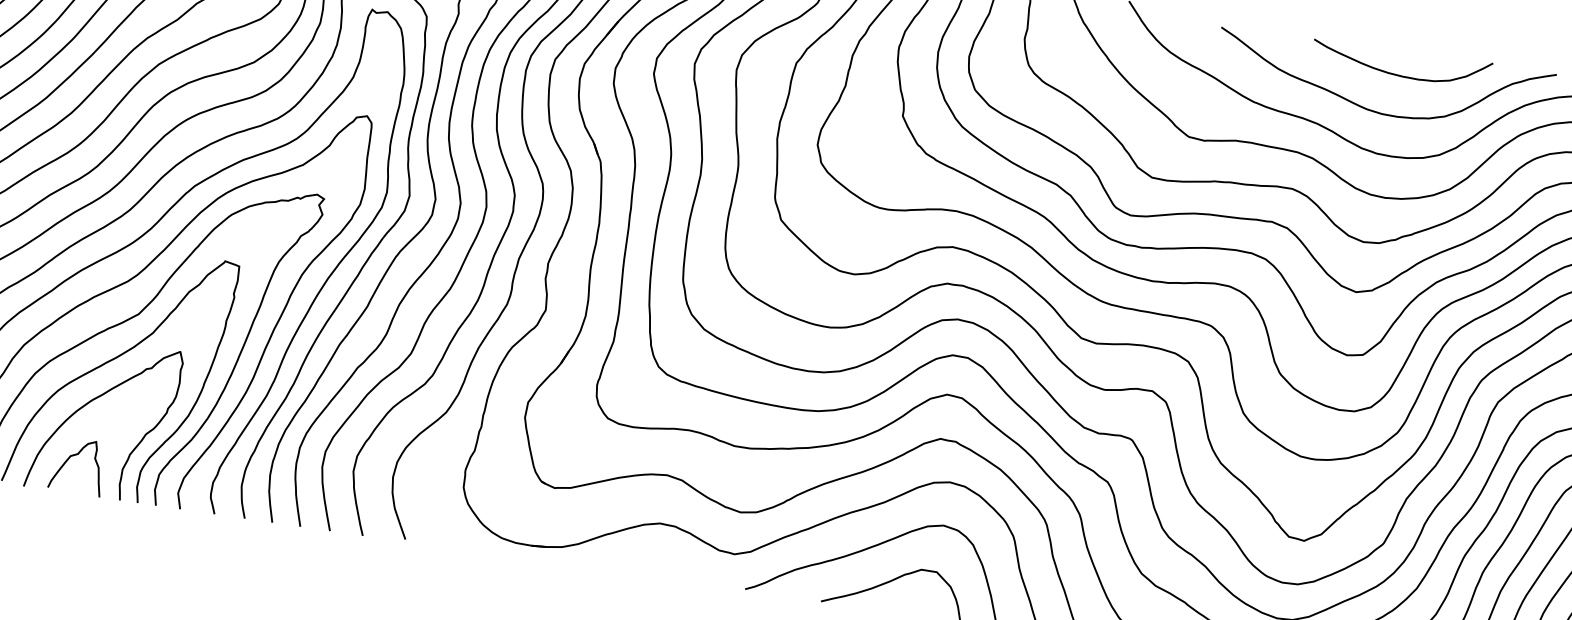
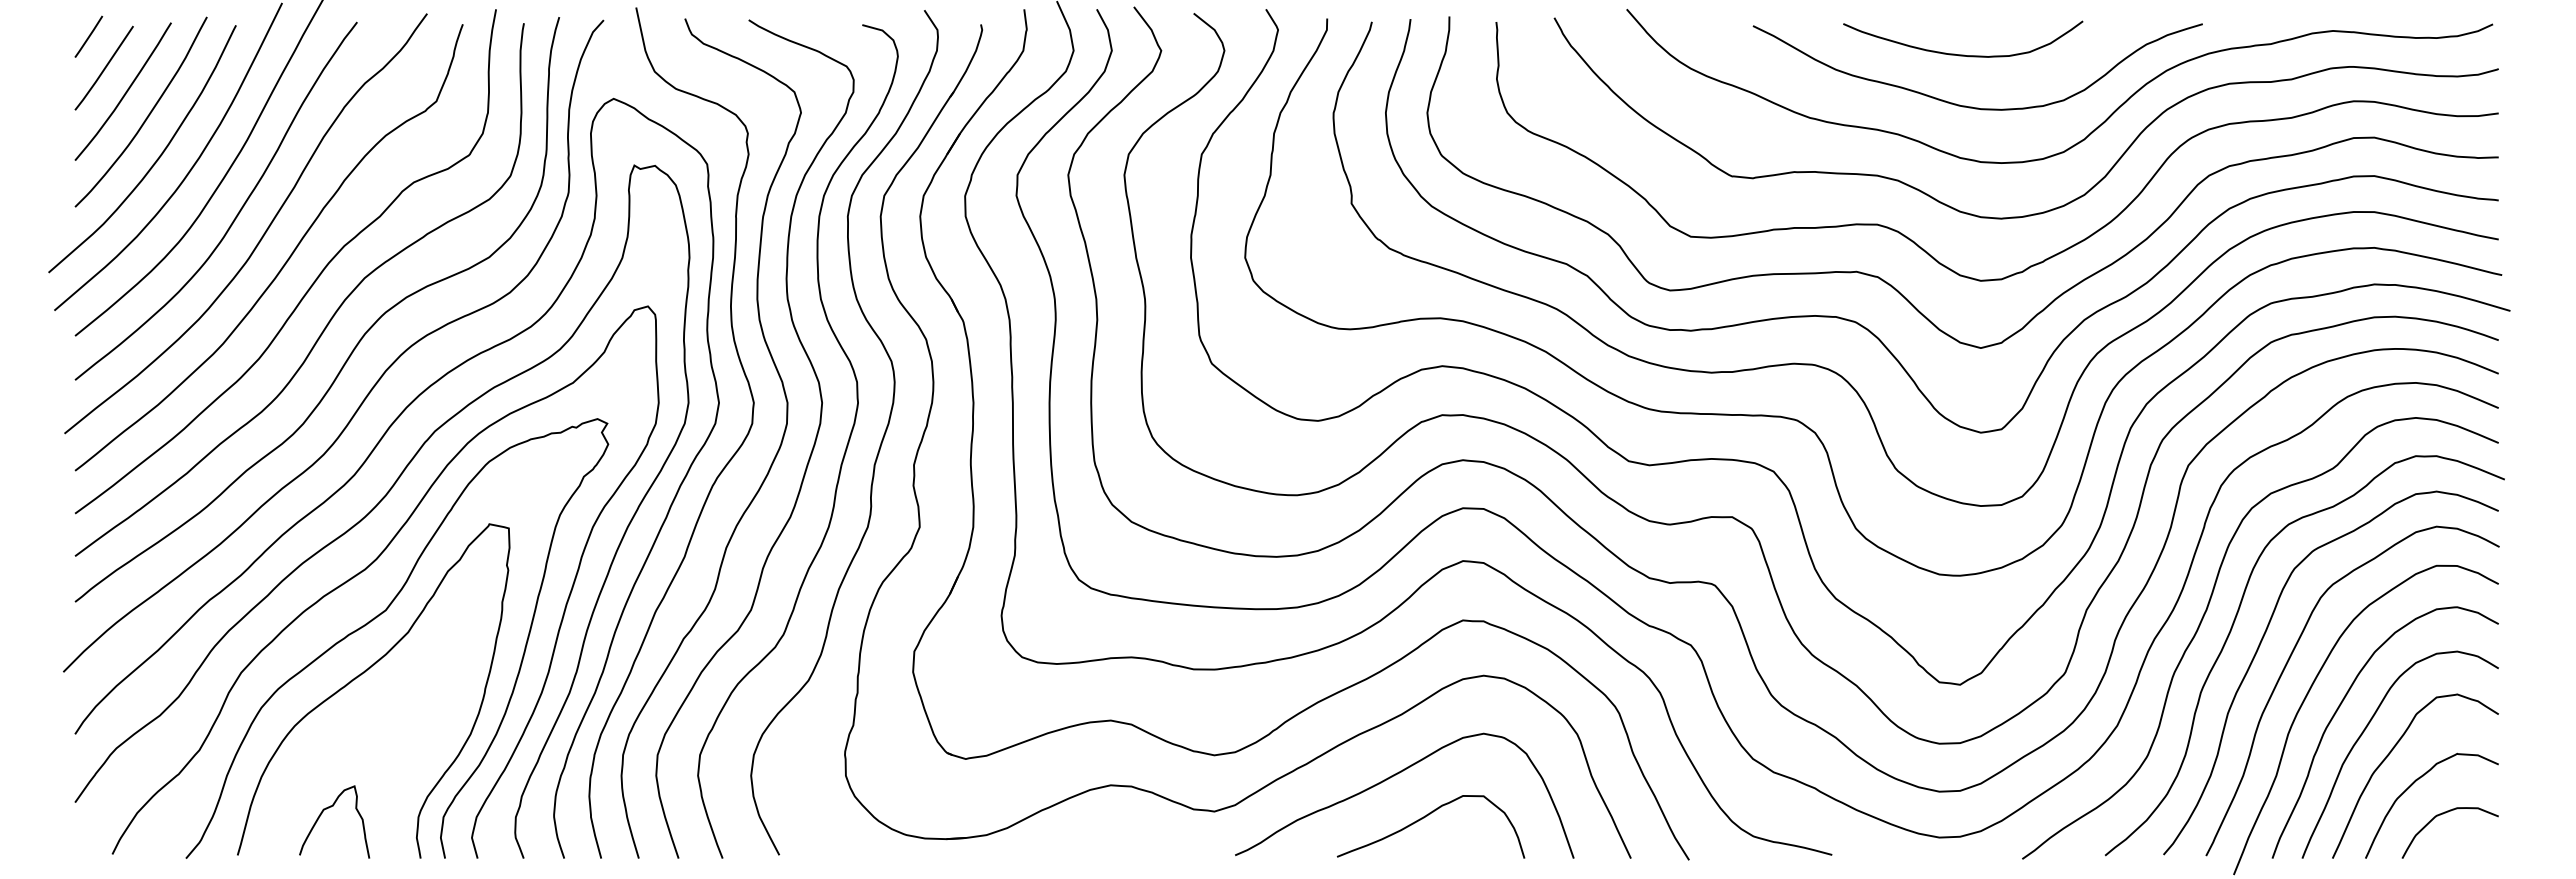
curve: (1400, 75) -> (1963, 54), moved
curve: (91, 401) -> (340, 734), removed

